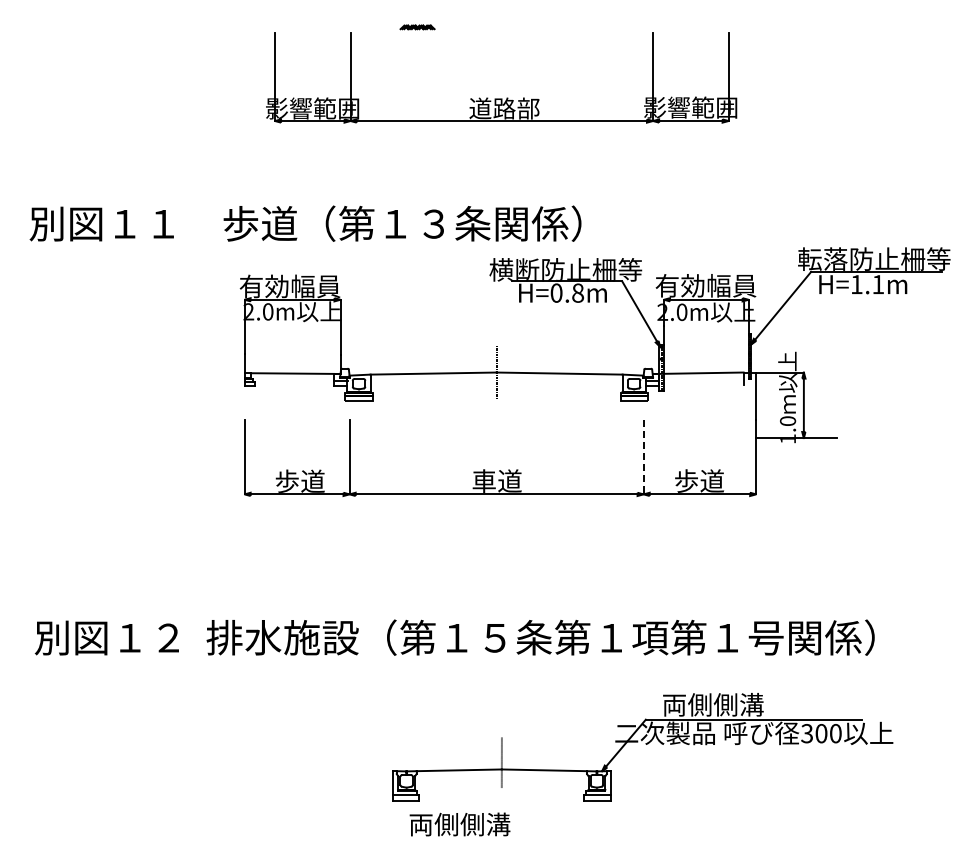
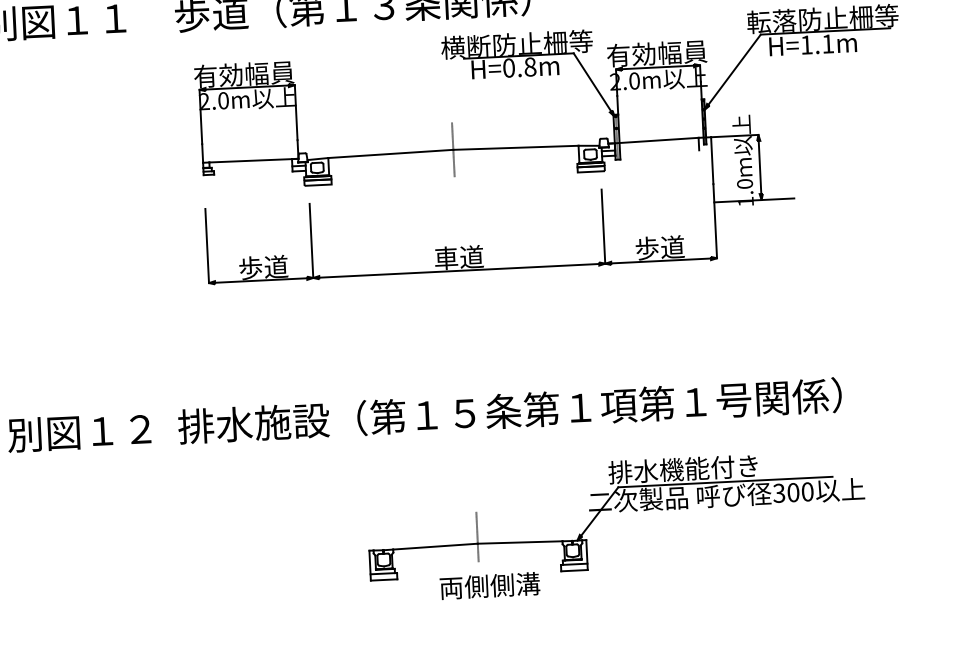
line: (643, 457) -> (603, 227), dashed -> solid
text: (711, 704) -> (682, 469), 両側側溝 -> 排水機能付き
text: (459, 824) -> (489, 585), moved

